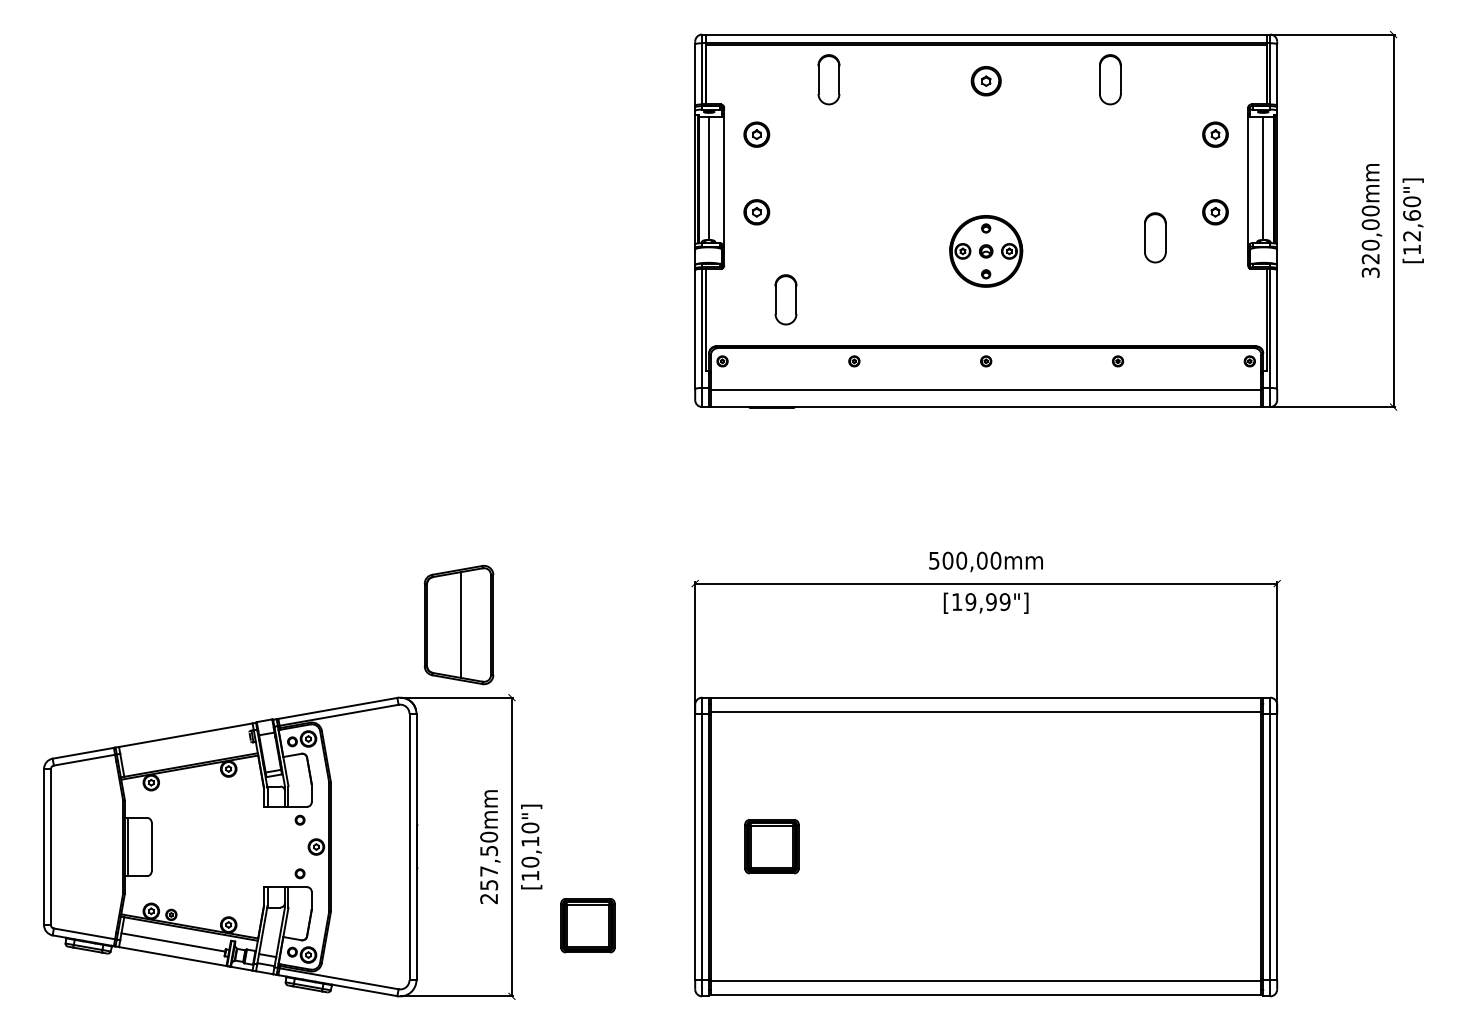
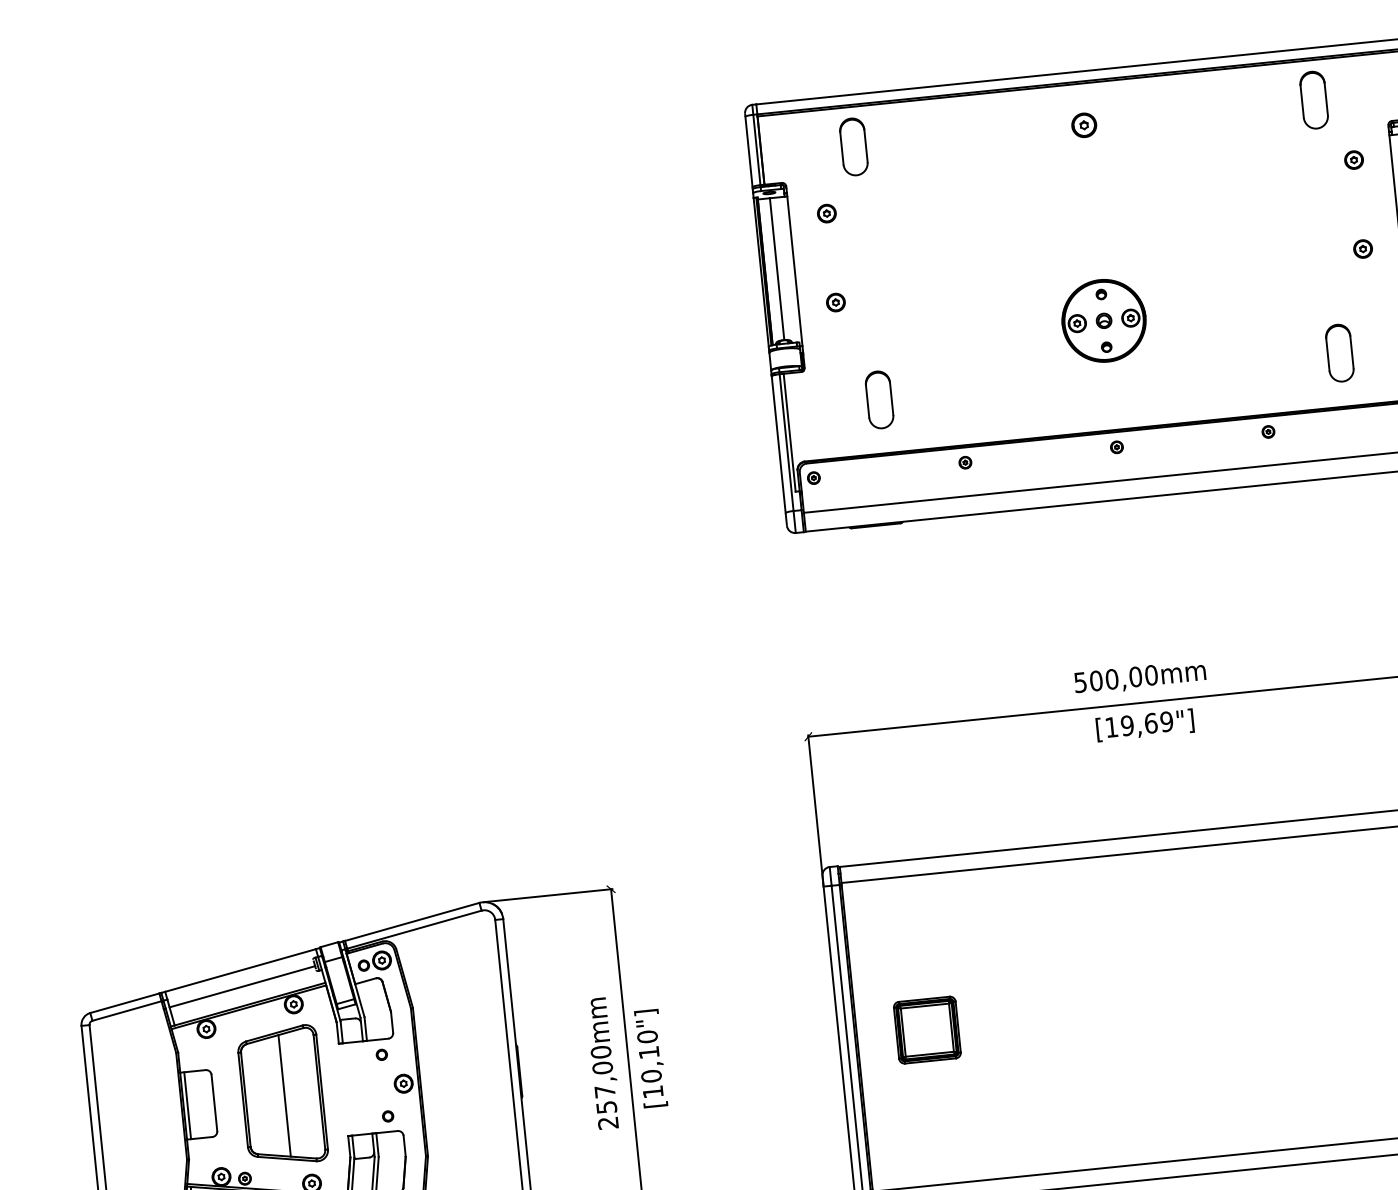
part: (828, 79) -> (853, 146), moved
part: (1110, 79) -> (1314, 99), moved
part: (985, 81) -> (1083, 125), size x0.71
part: (756, 134) -> (826, 213), size x0.62
part: (1215, 134) -> (1354, 159), size x0.62
part: (756, 211) -> (835, 301), size x0.62
part: (1215, 211) -> (1363, 248), size x0.62
part: (1155, 237) -> (1339, 352), moved
text: (991, 602) -> (1151, 723), [19,99"] -> [19,69"]
part: (458, 624) -> (281, 1095), moved
line: (185, 749) -> (241, 986), added
text: (489, 850) -> (603, 1067), 257,50mm -> 257,00mm
part: (587, 925) -> (724, 1142), removed

